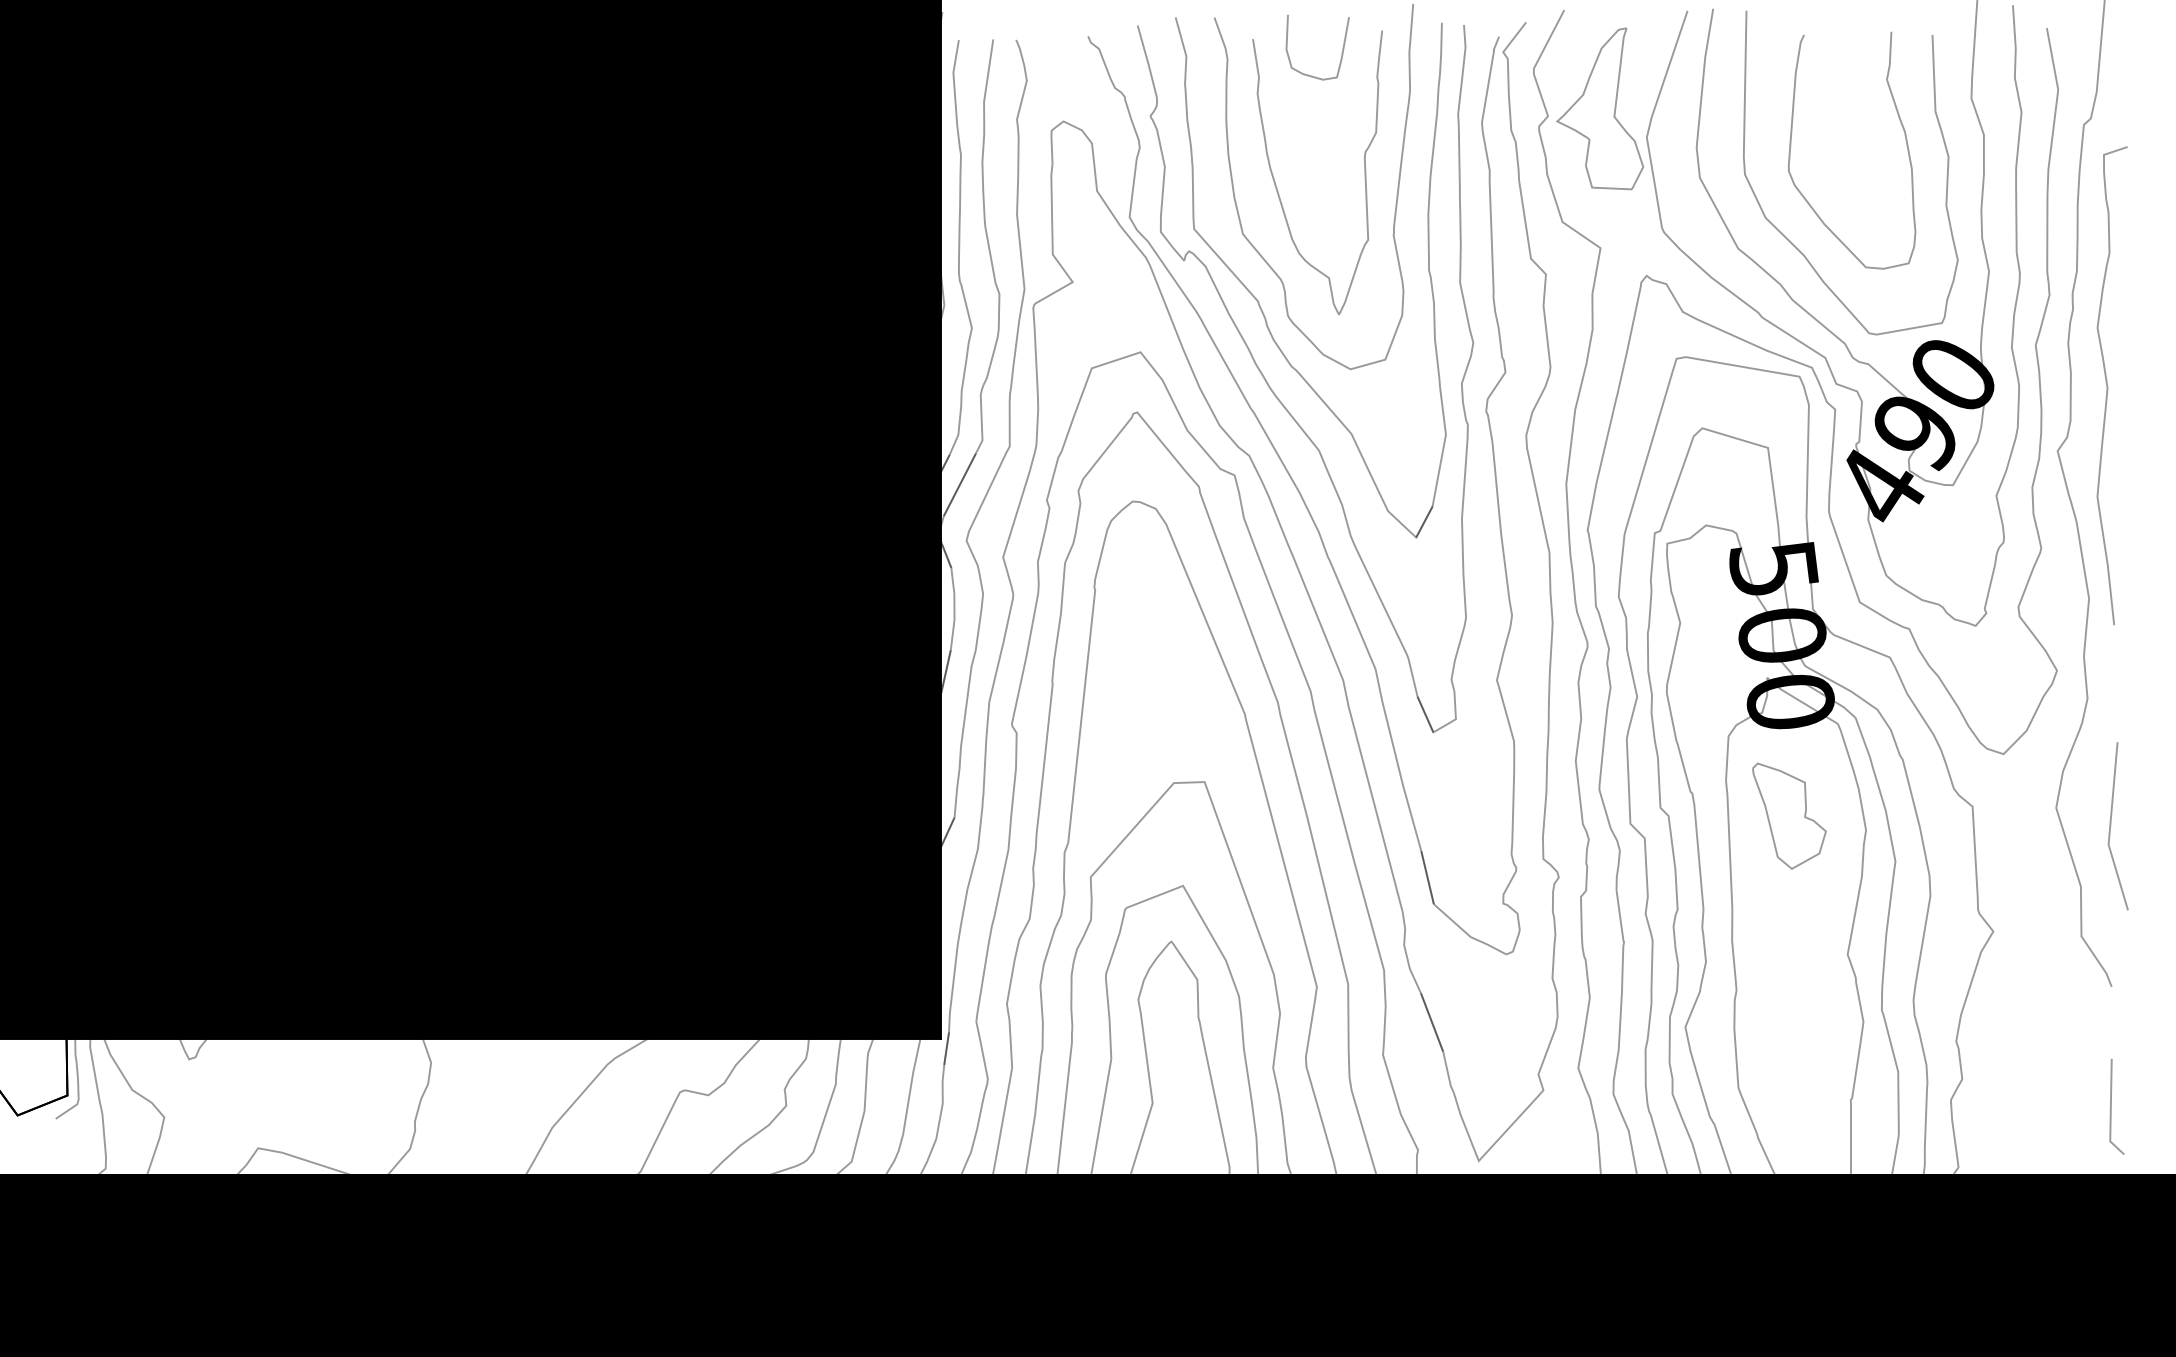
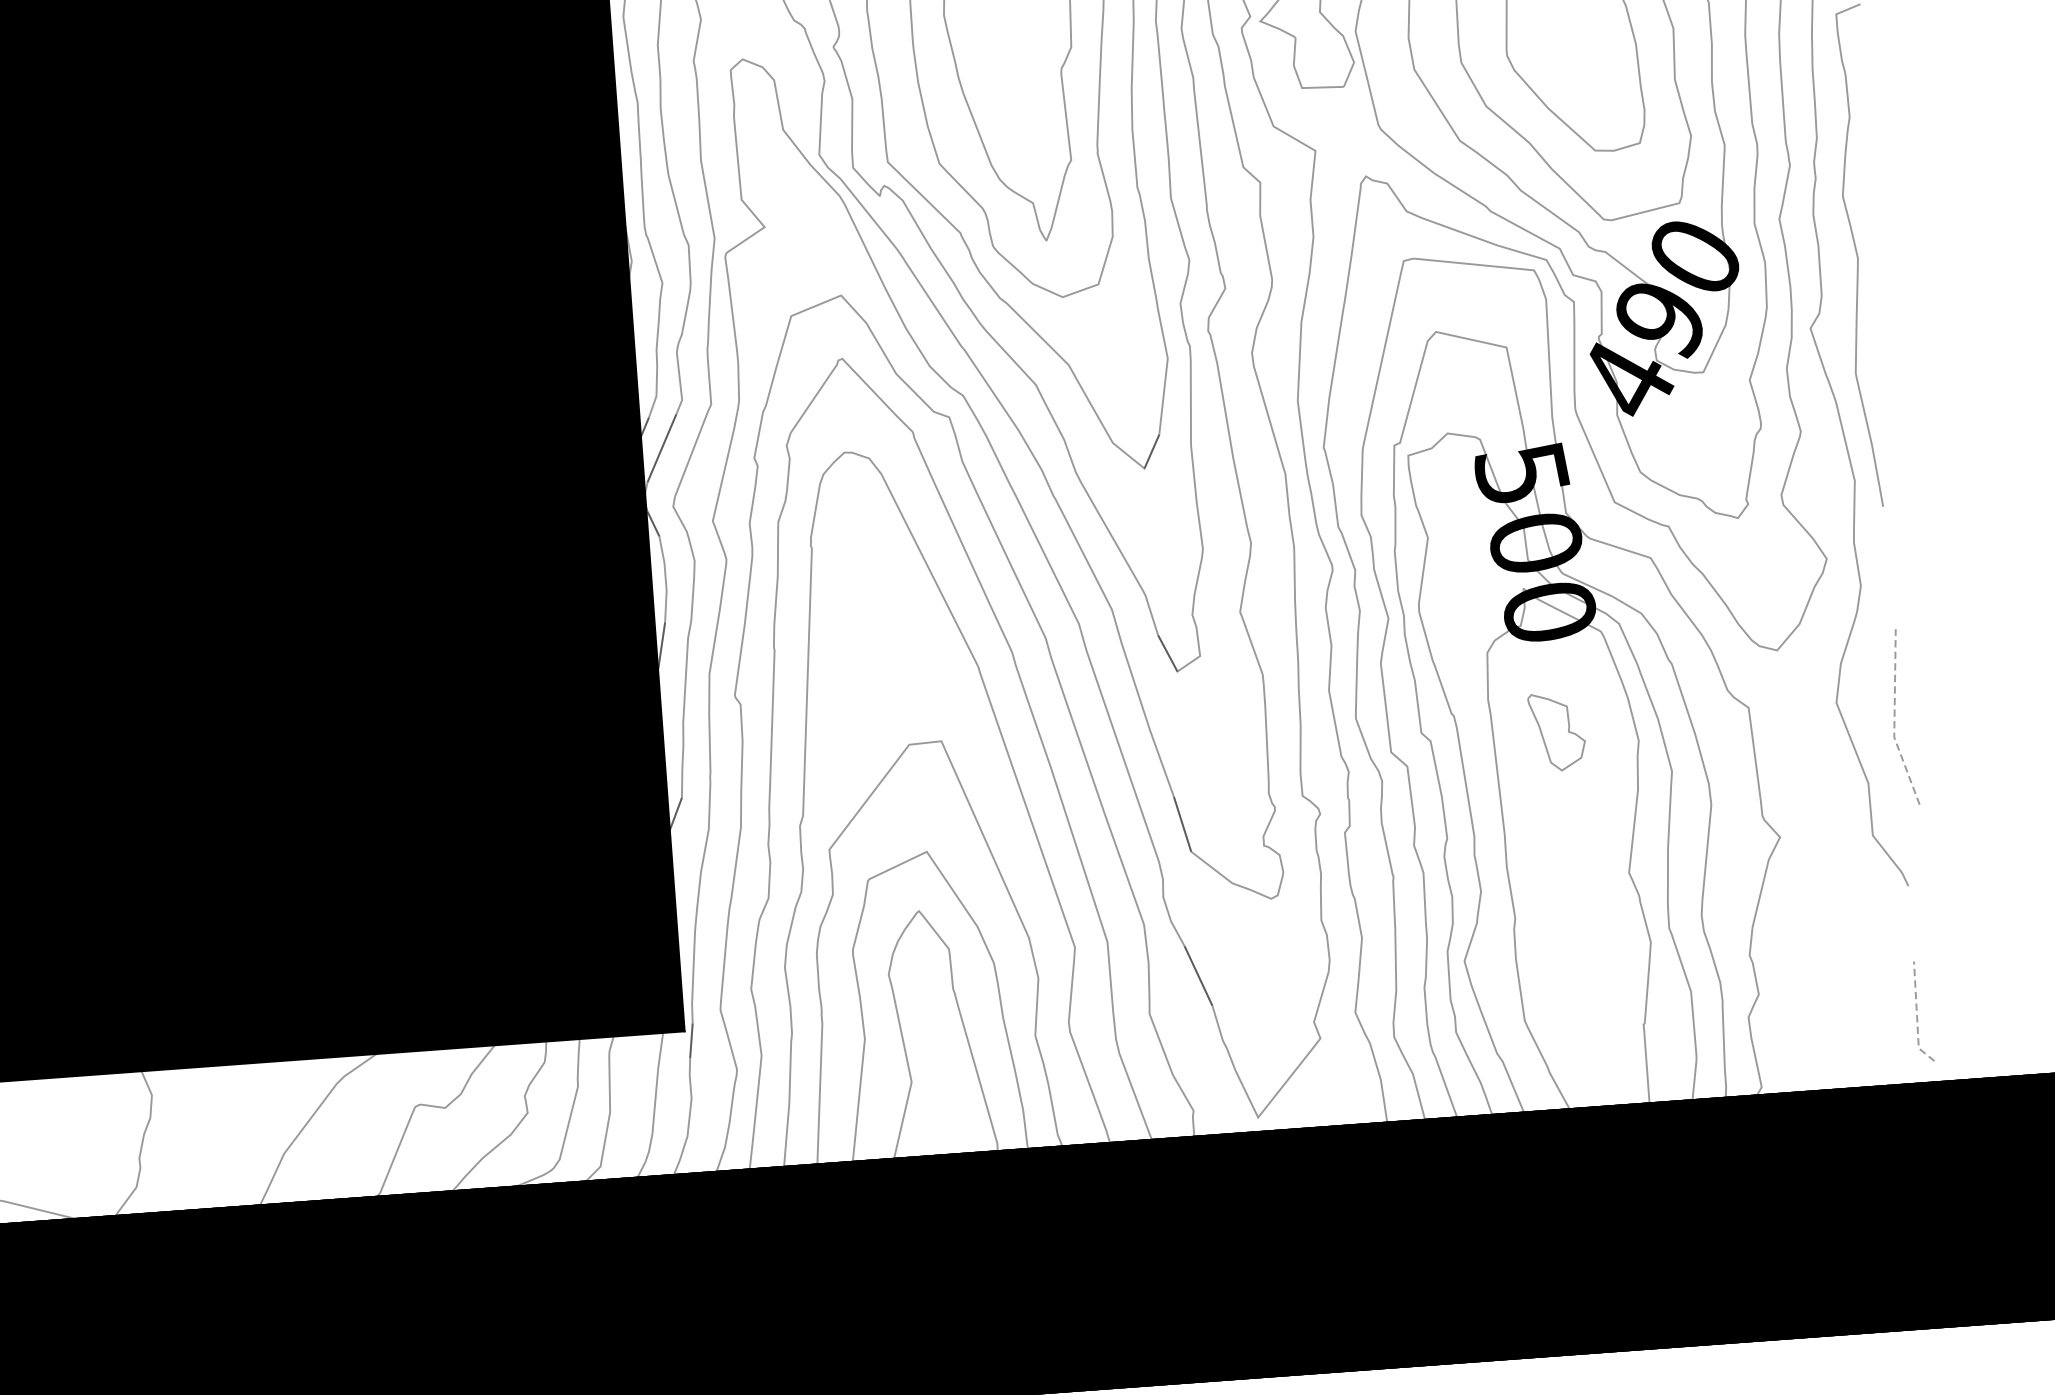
part: (1789, 815) -> (1557, 731), size x0.7
line: (2110, 827) -> (1894, 719), solid -> dashed
line: (2110, 1110) -> (1916, 1015), solid -> dashed

